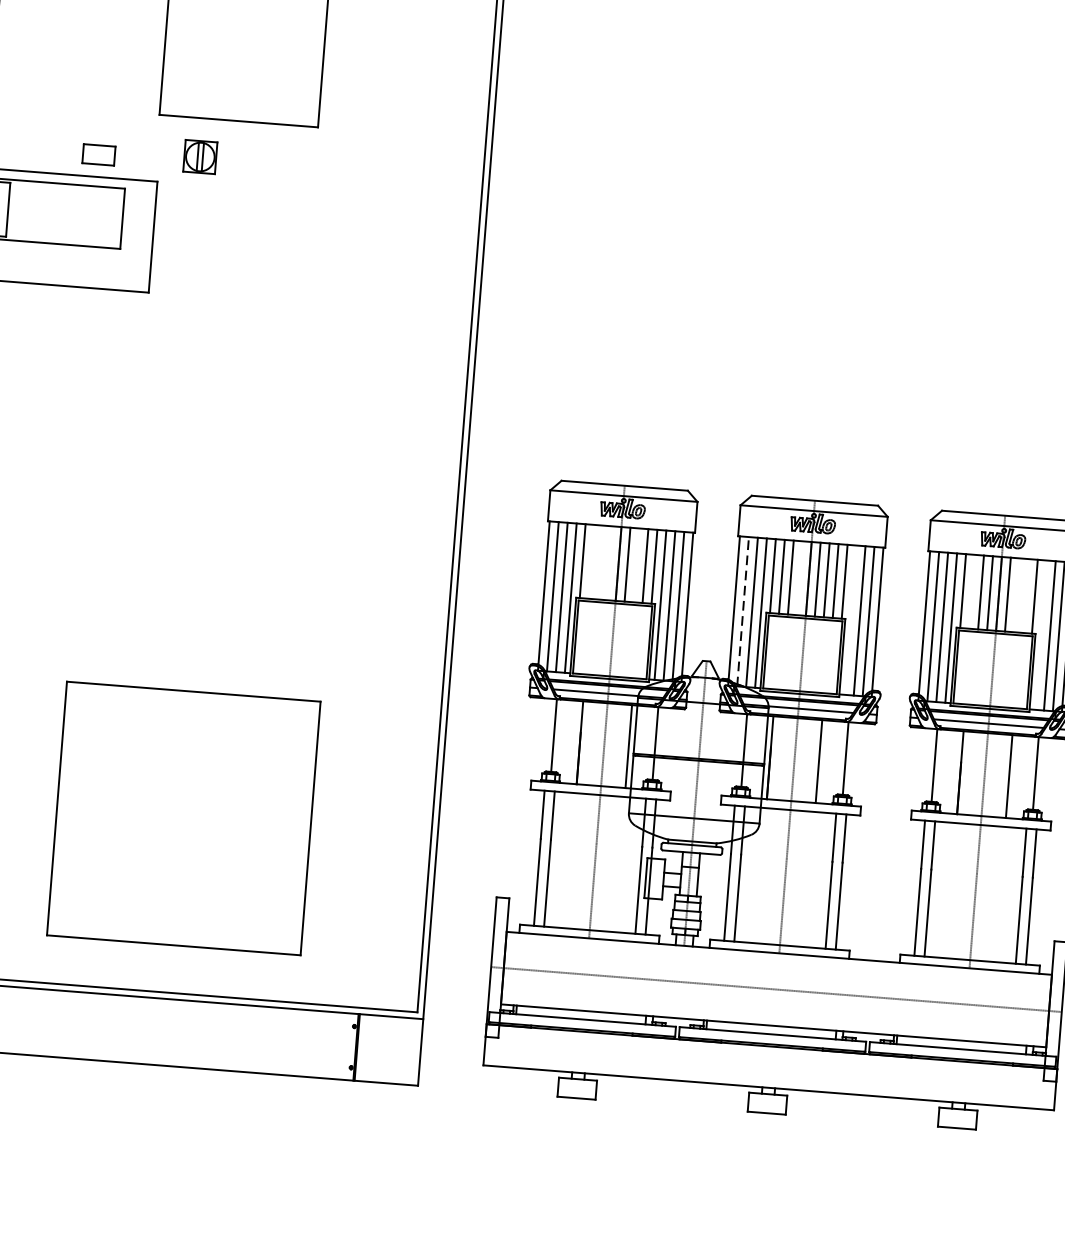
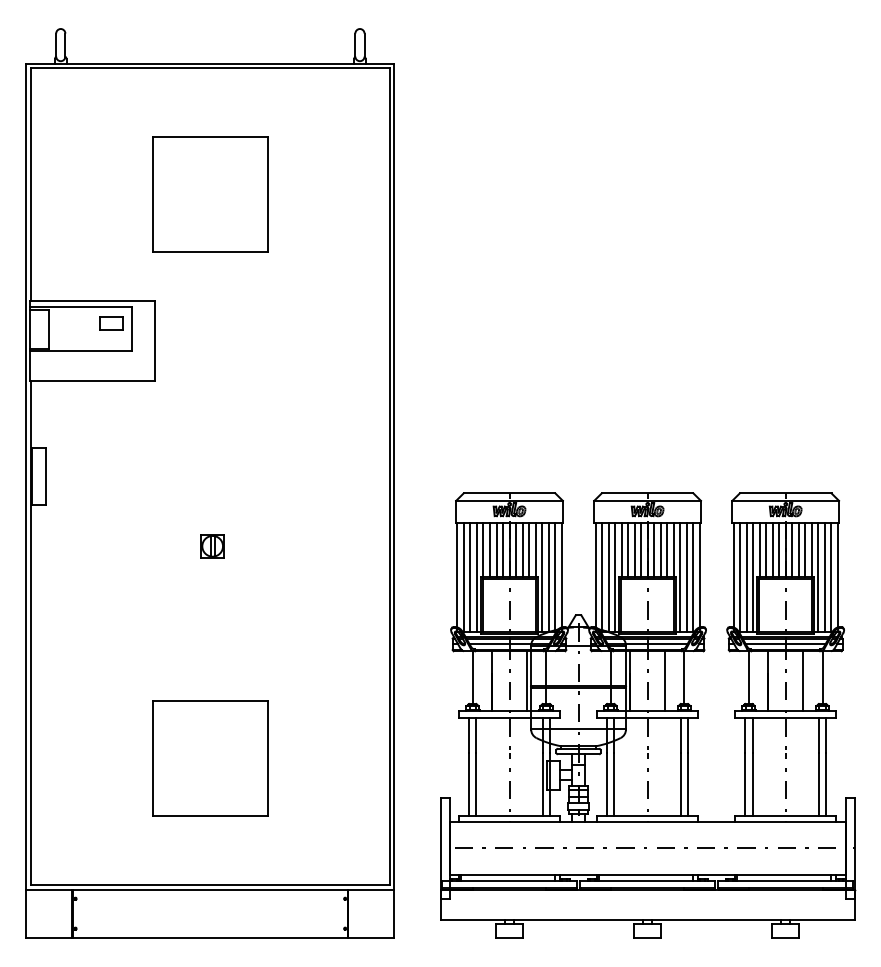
part: (99, 154) -> (111, 323), moved
part: (200, 157) -> (212, 546), moved
line: (592, 561) -> (490, 549), added
line: (600, 561) -> (496, 549), added
line: (610, 562) -> (503, 549), added
line: (636, 564) -> (522, 549), added
line: (800, 577) -> (641, 549), added
line: (972, 590) -> (766, 549), added
line: (1016, 594) -> (798, 549), added
line: (1026, 595) -> (805, 549), added
line: (743, 611) -> (602, 577), dashed -> solid
line: (851, 620) -> (680, 577), added
line: (1041, 635) -> (818, 577), added
part: (184, 818) -> (210, 758), size x0.62

